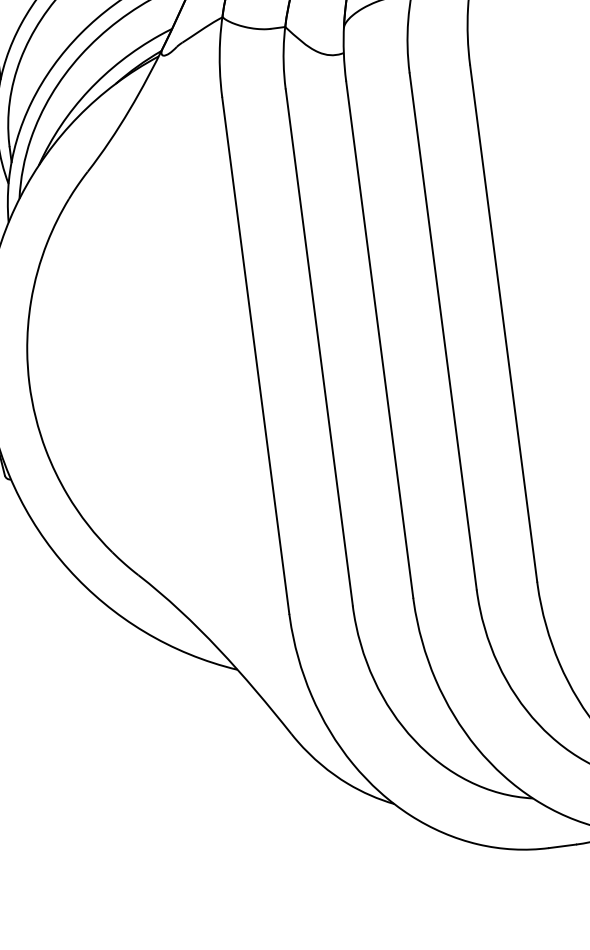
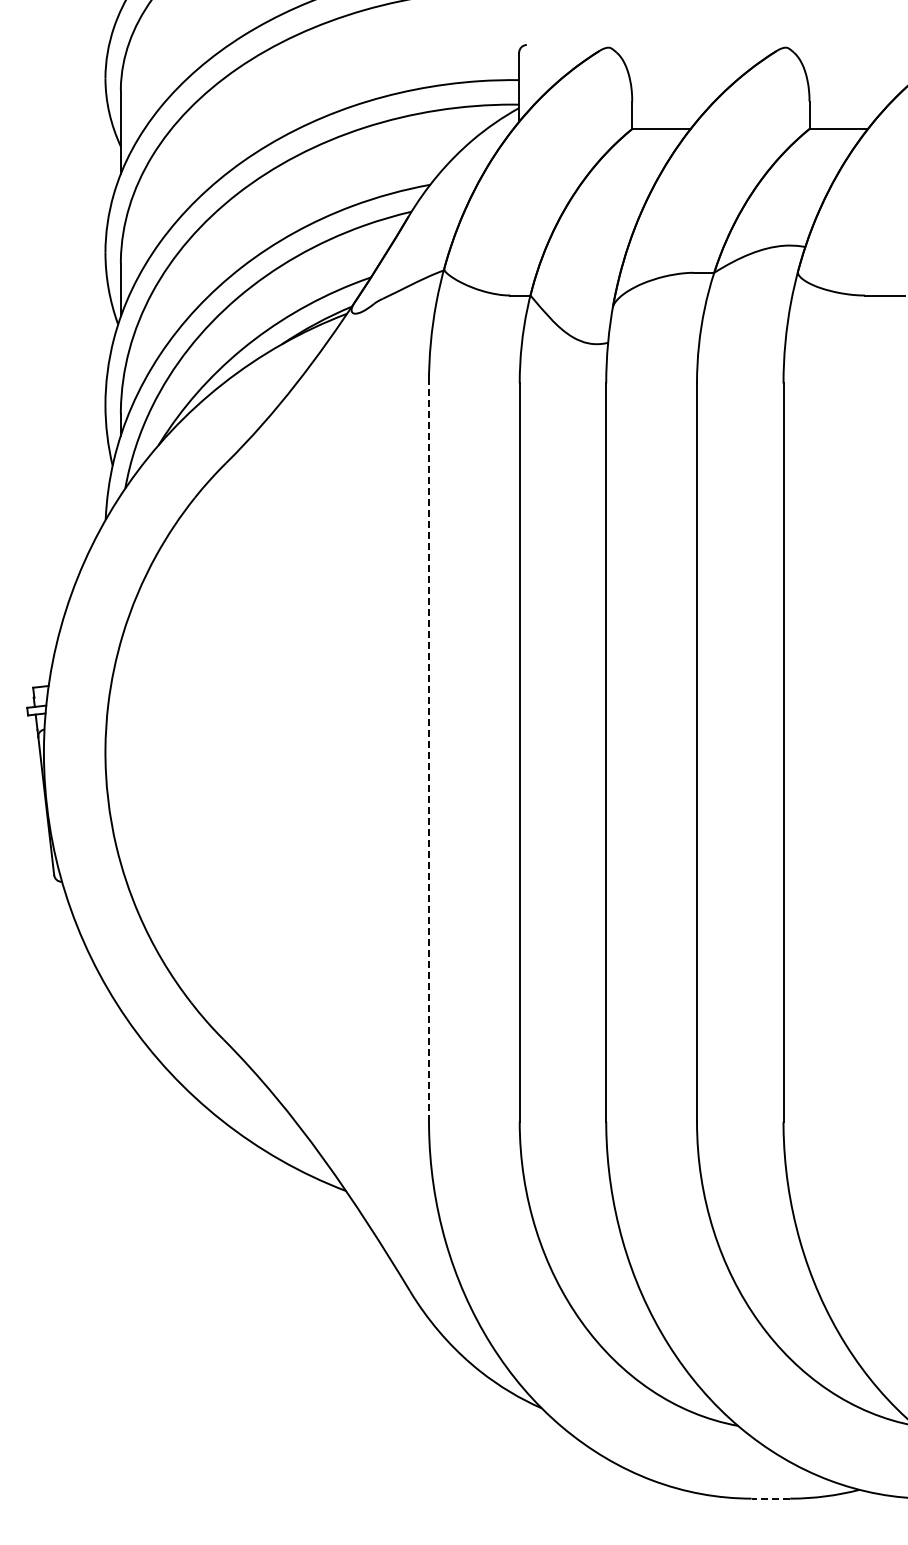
line: (255, 355) -> (428, 752), solid -> dashed
line: (562, 846) -> (770, 1498), solid -> dashed

